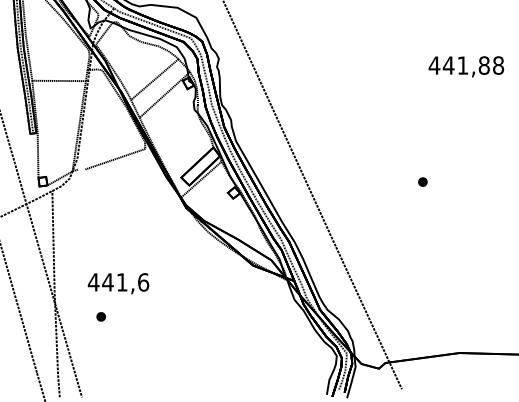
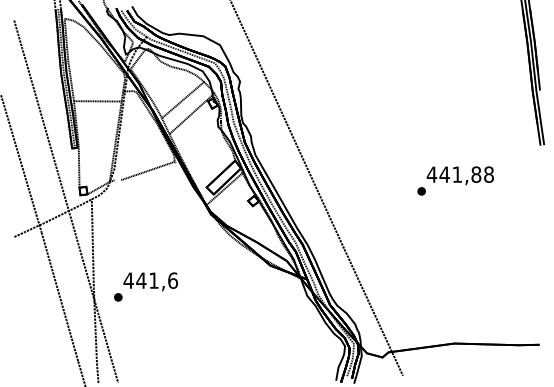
text: (465, 66) -> (459, 175), moved
part: (101, 317) -> (118, 297), moved

